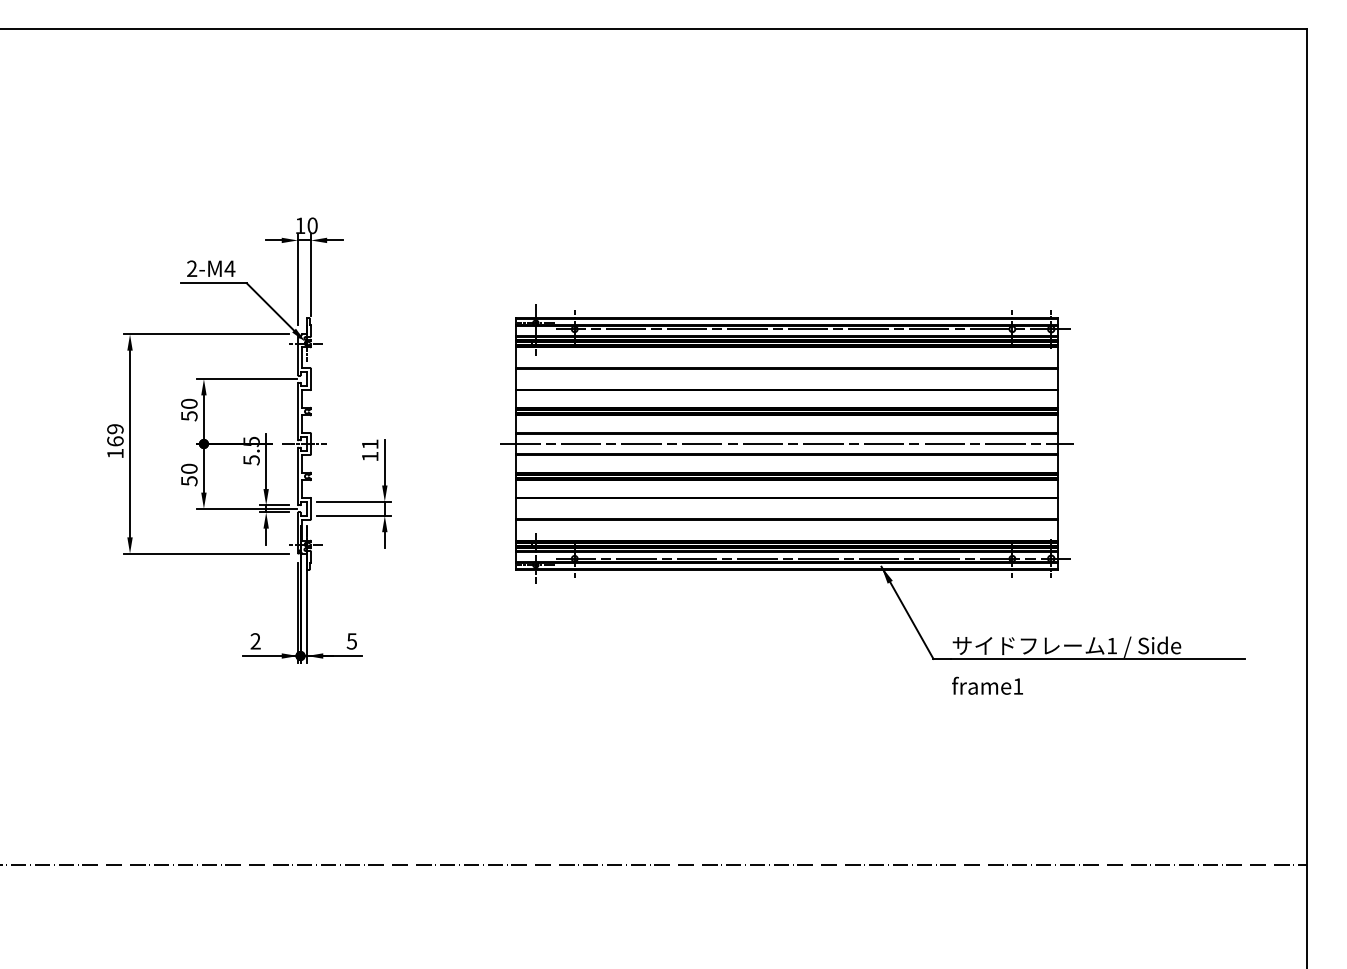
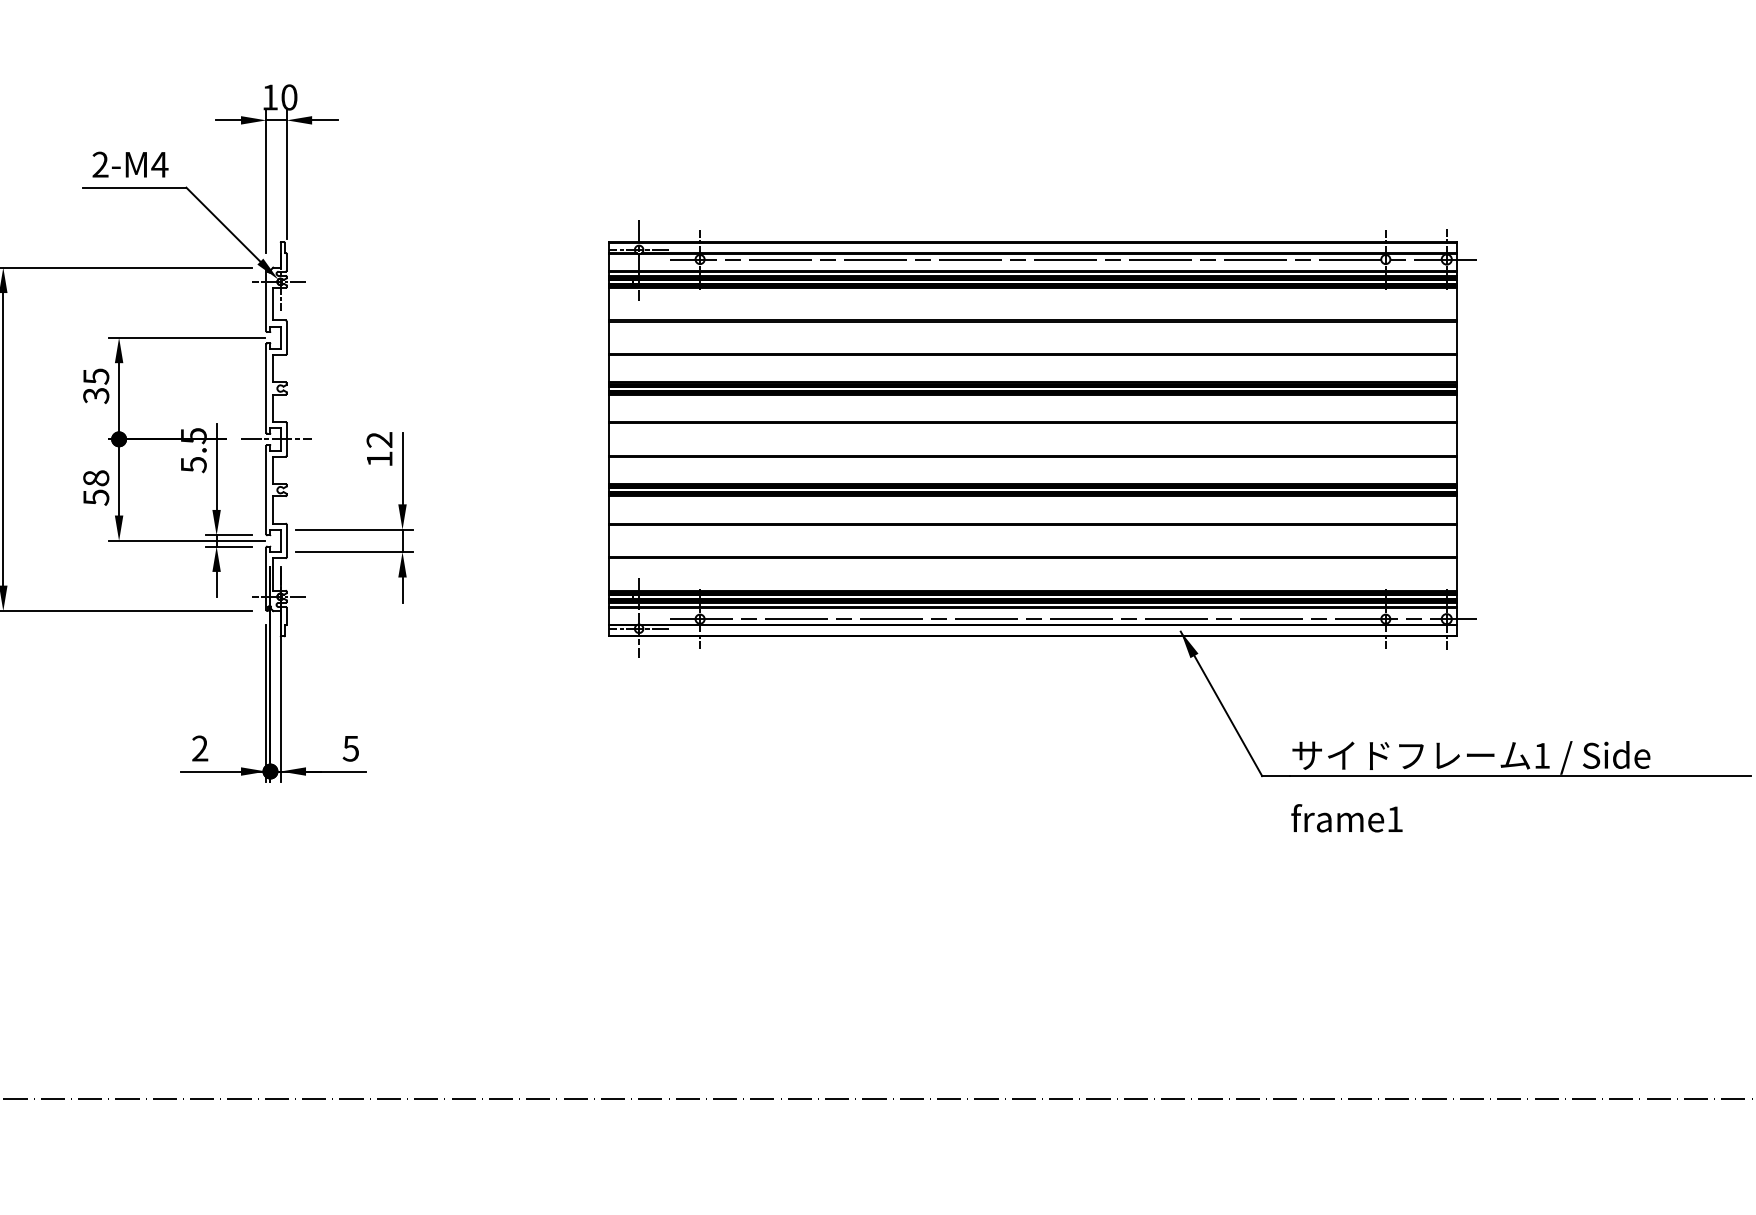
text: (189, 409) -> (96, 385), 50 -> 35
text: (369, 444) -> (378, 440), 11 -> 12
line: (786, 444) -> (1031, 440), removed
text: (189, 468) -> (96, 477), 50 -> 58

